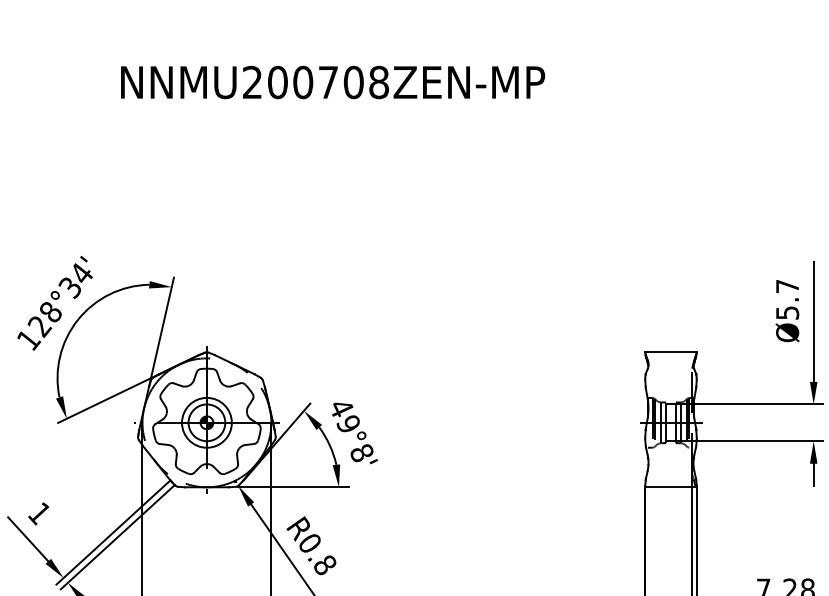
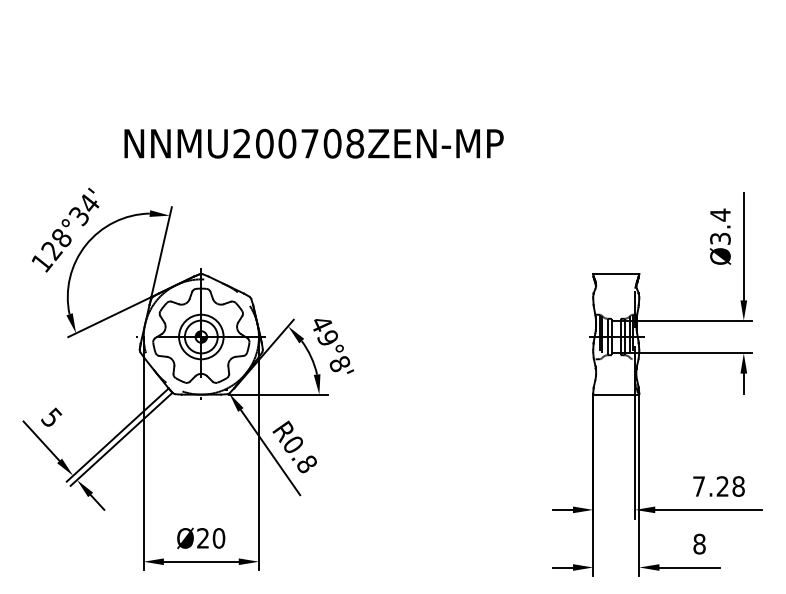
text: (332, 82) -> (313, 143), moved
text: (787, 299) -> (720, 226), Ø5.7 -> Ø3.4
text: (39, 512) -> (51, 417), 1 -> 5

